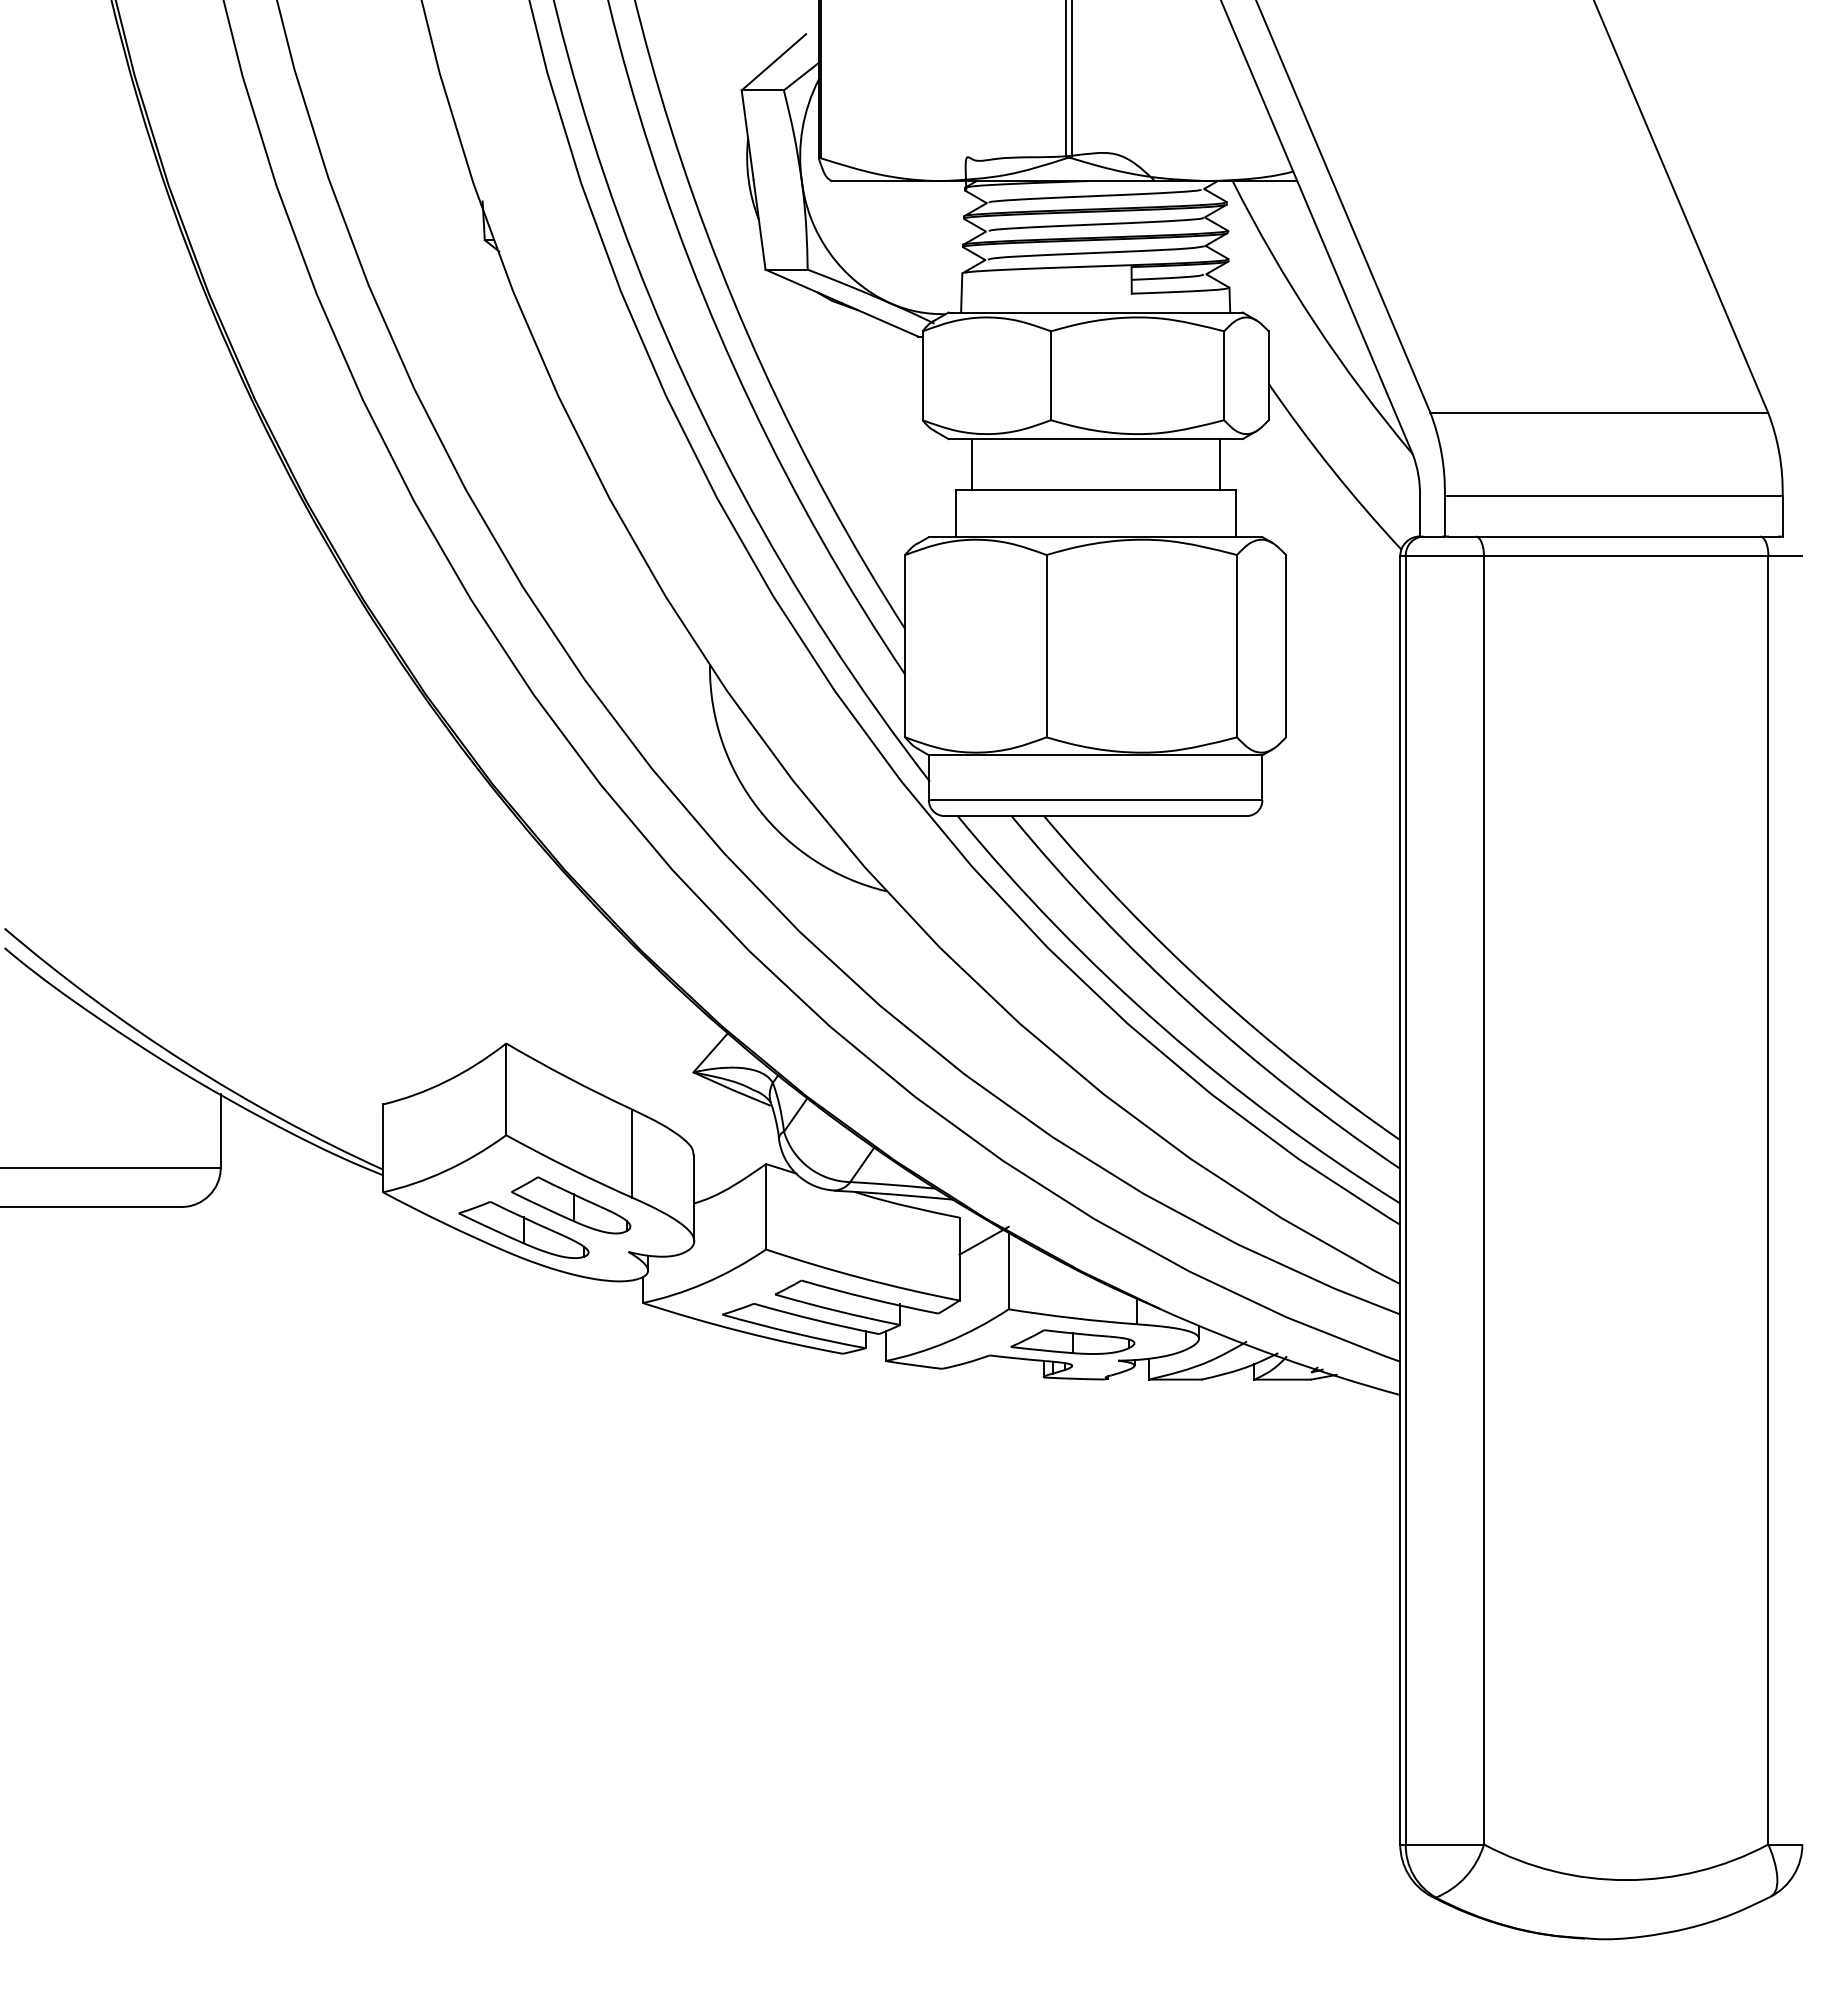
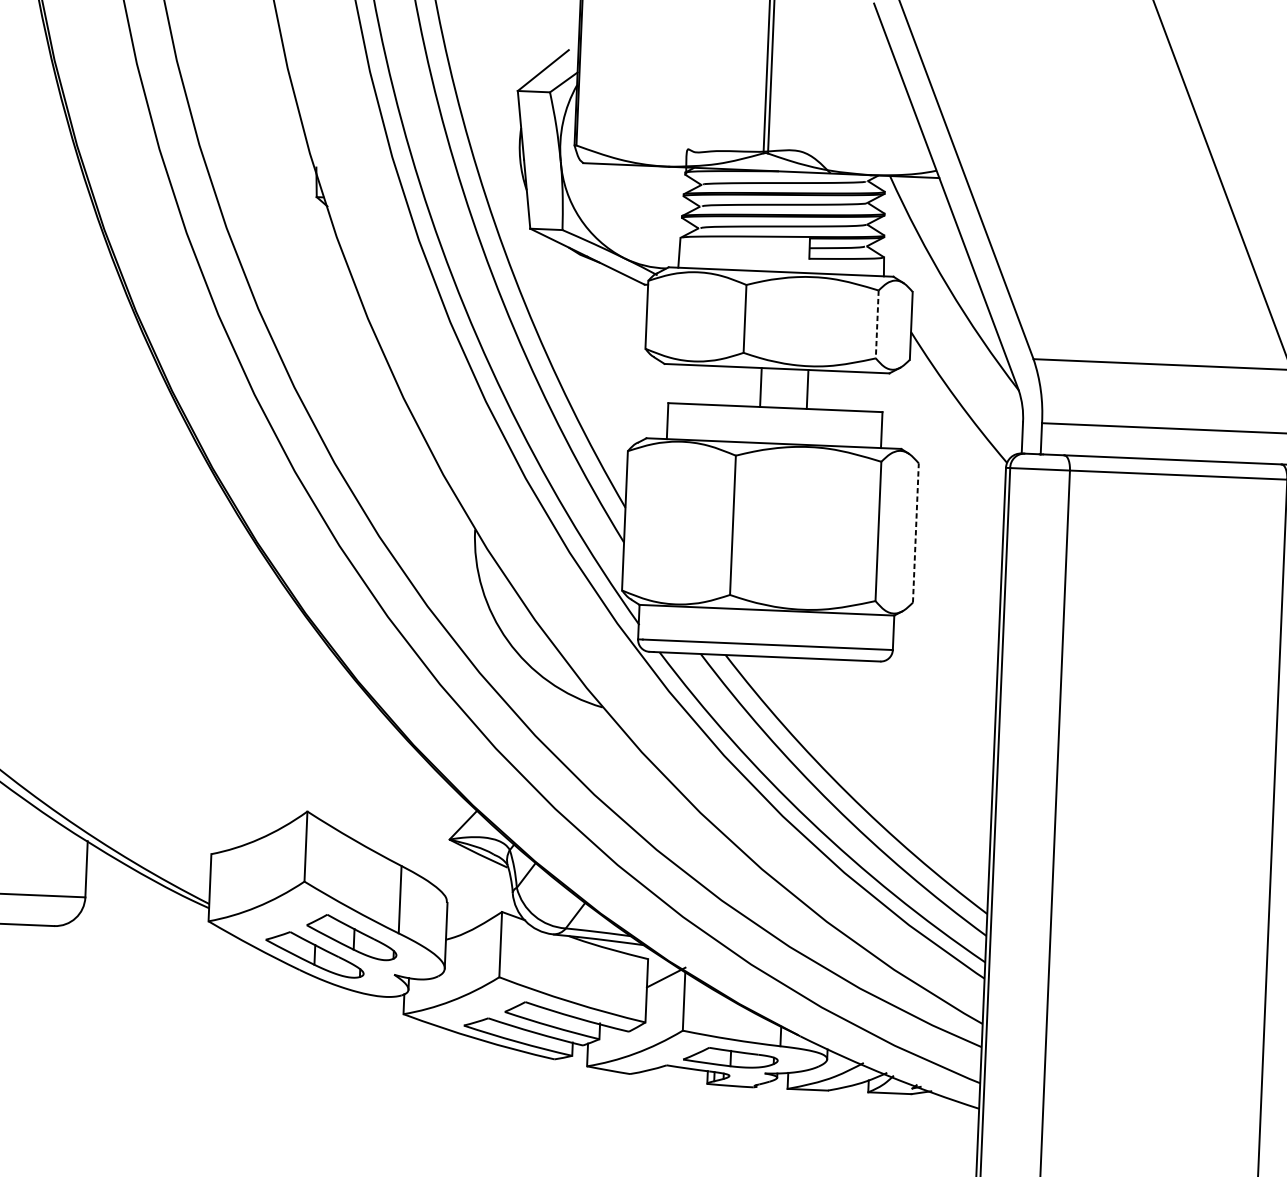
line: (1224, 376) -> (877, 325), solid -> dashed
line: (971, 464) -> (760, 387), moved
line: (1219, 464) -> (807, 389), moved
line: (1286, 645) -> (916, 532), solid -> dashed

